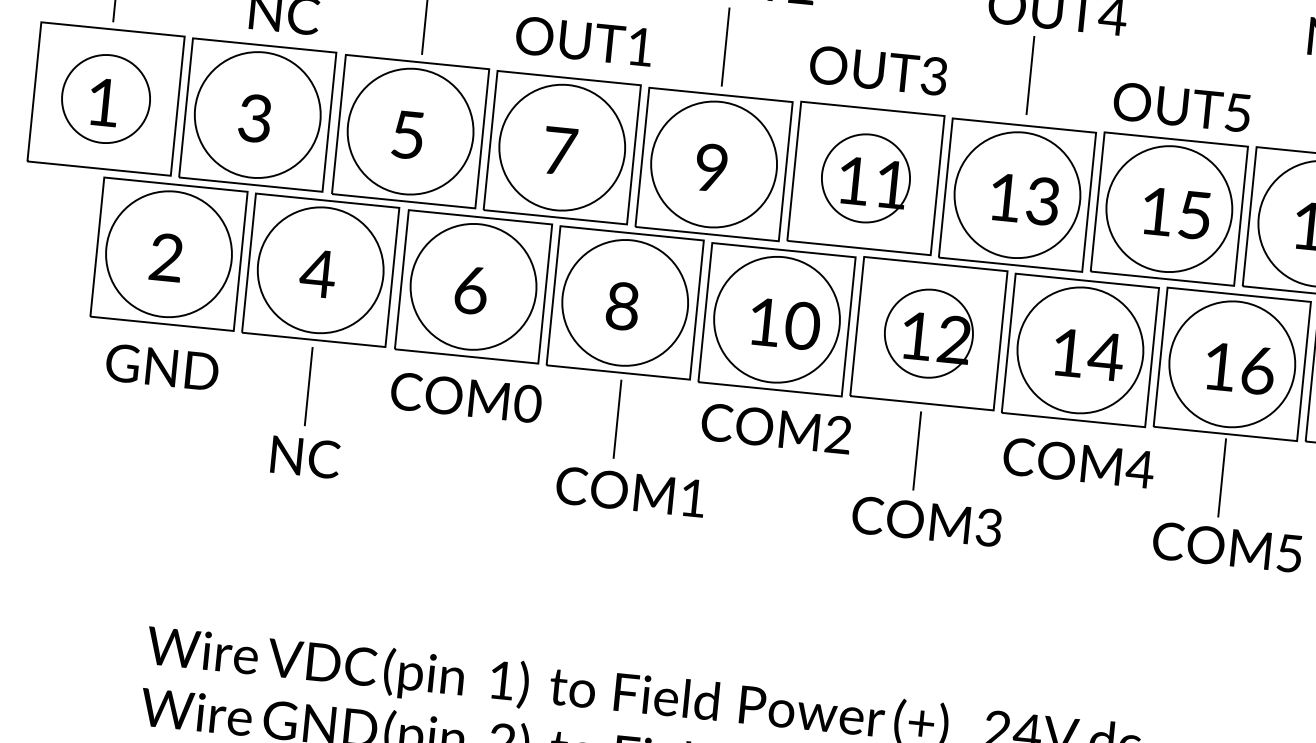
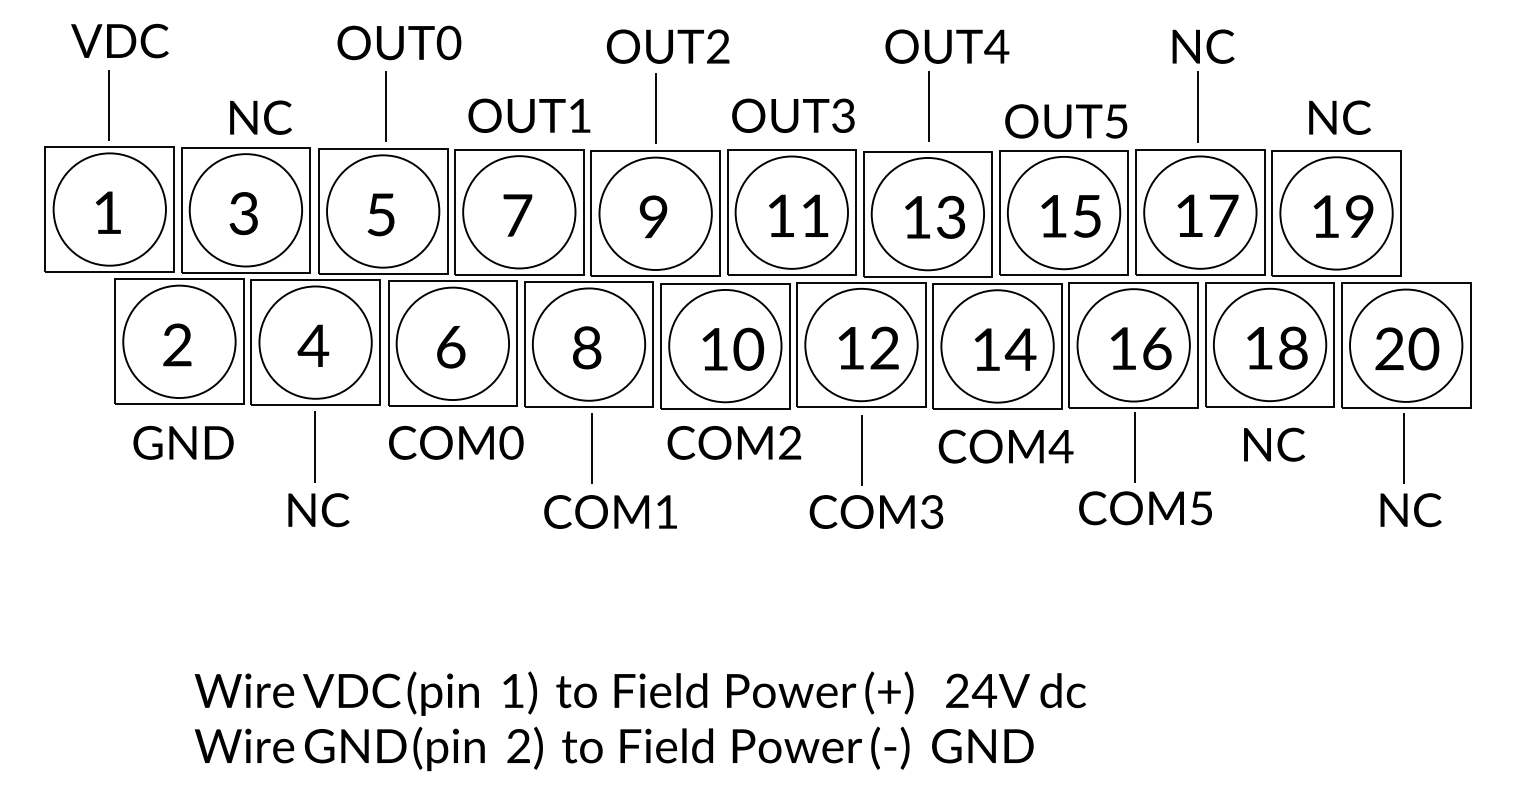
circle: (105, 98) -> (109, 209), size x1.43
circle: (865, 178) -> (791, 212), size x1.43
circle: (928, 333) -> (861, 344), size x1.43

